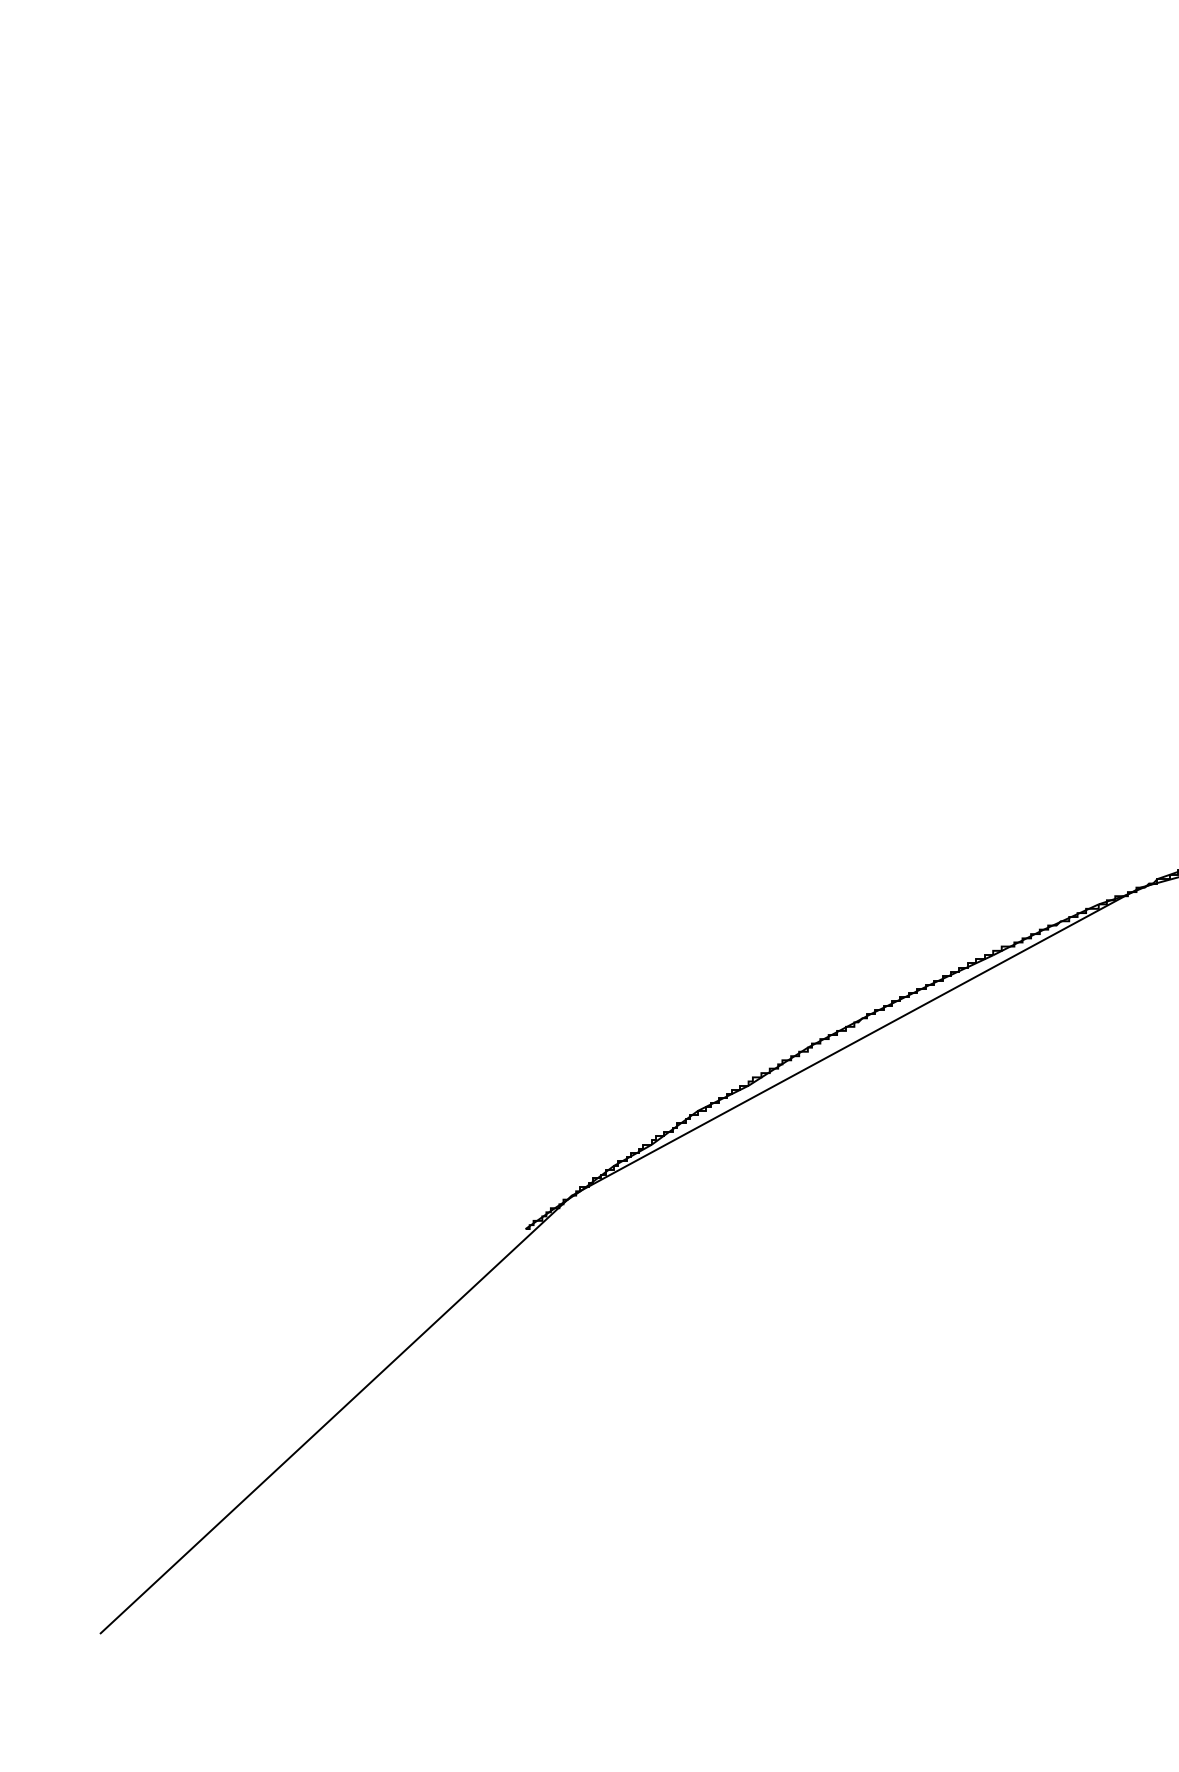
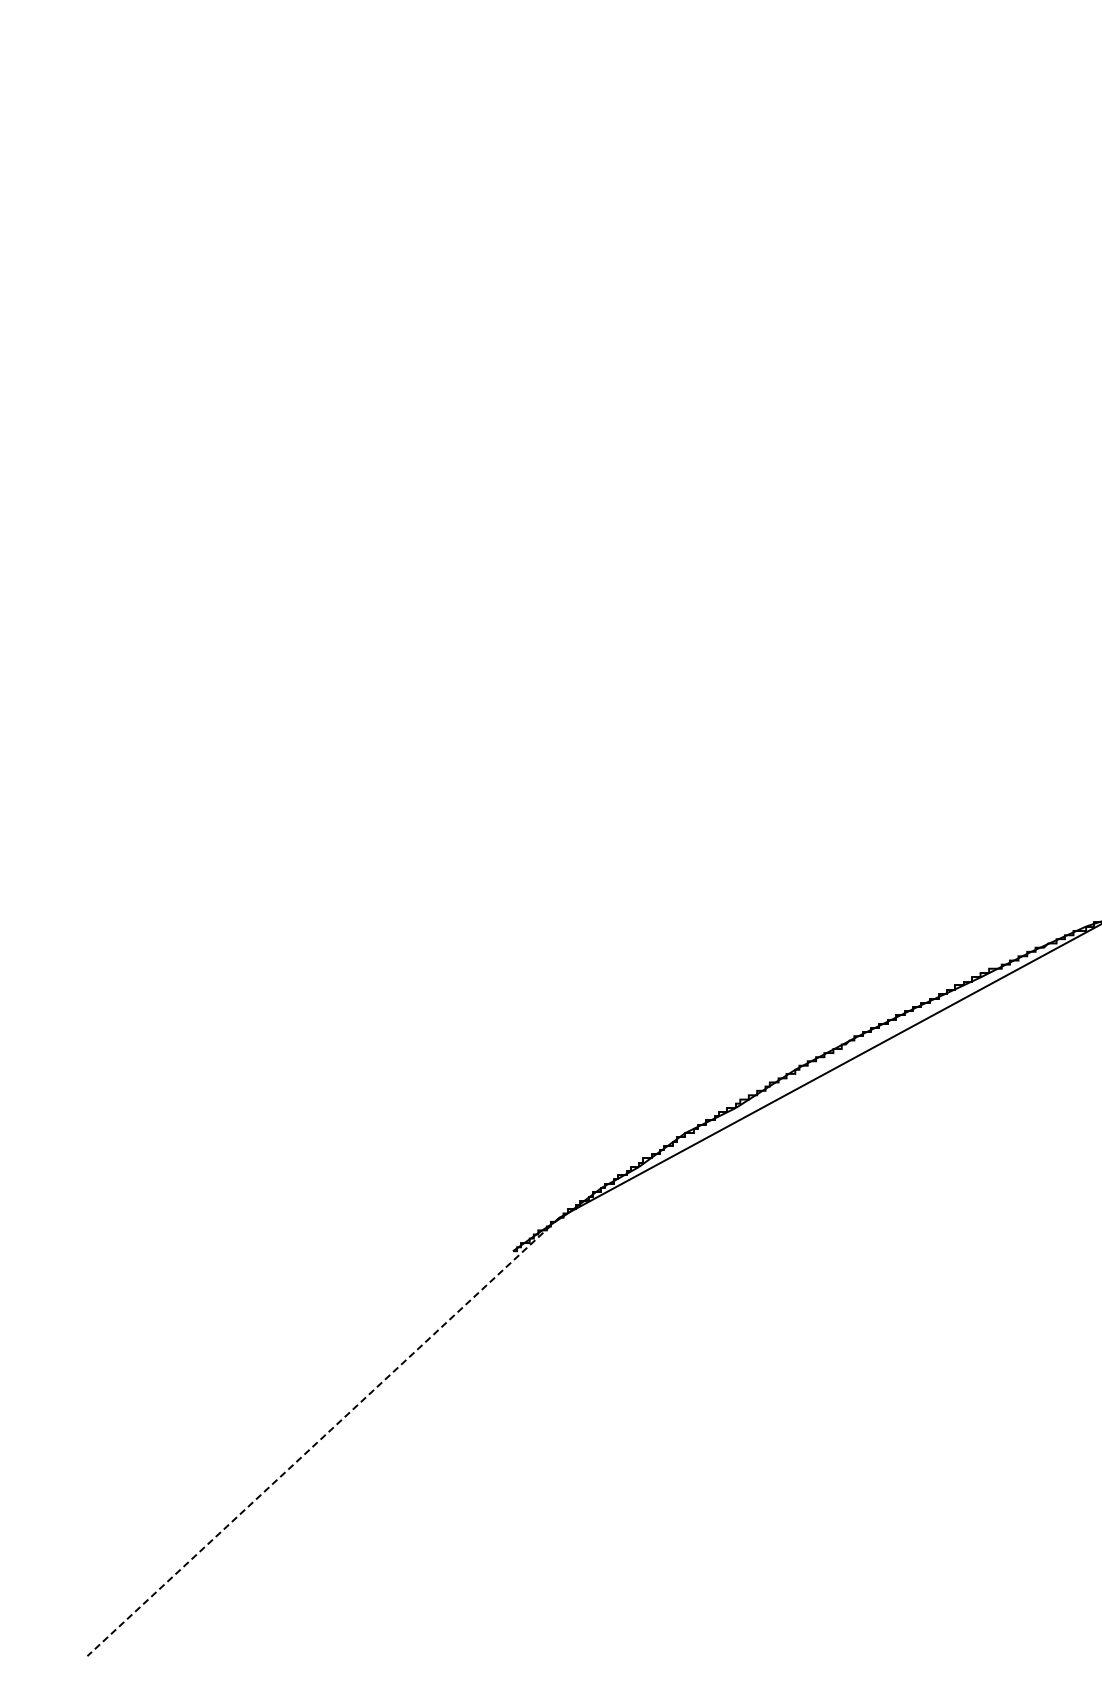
line: (335, 1415) -> (322, 1437), solid -> dashed

